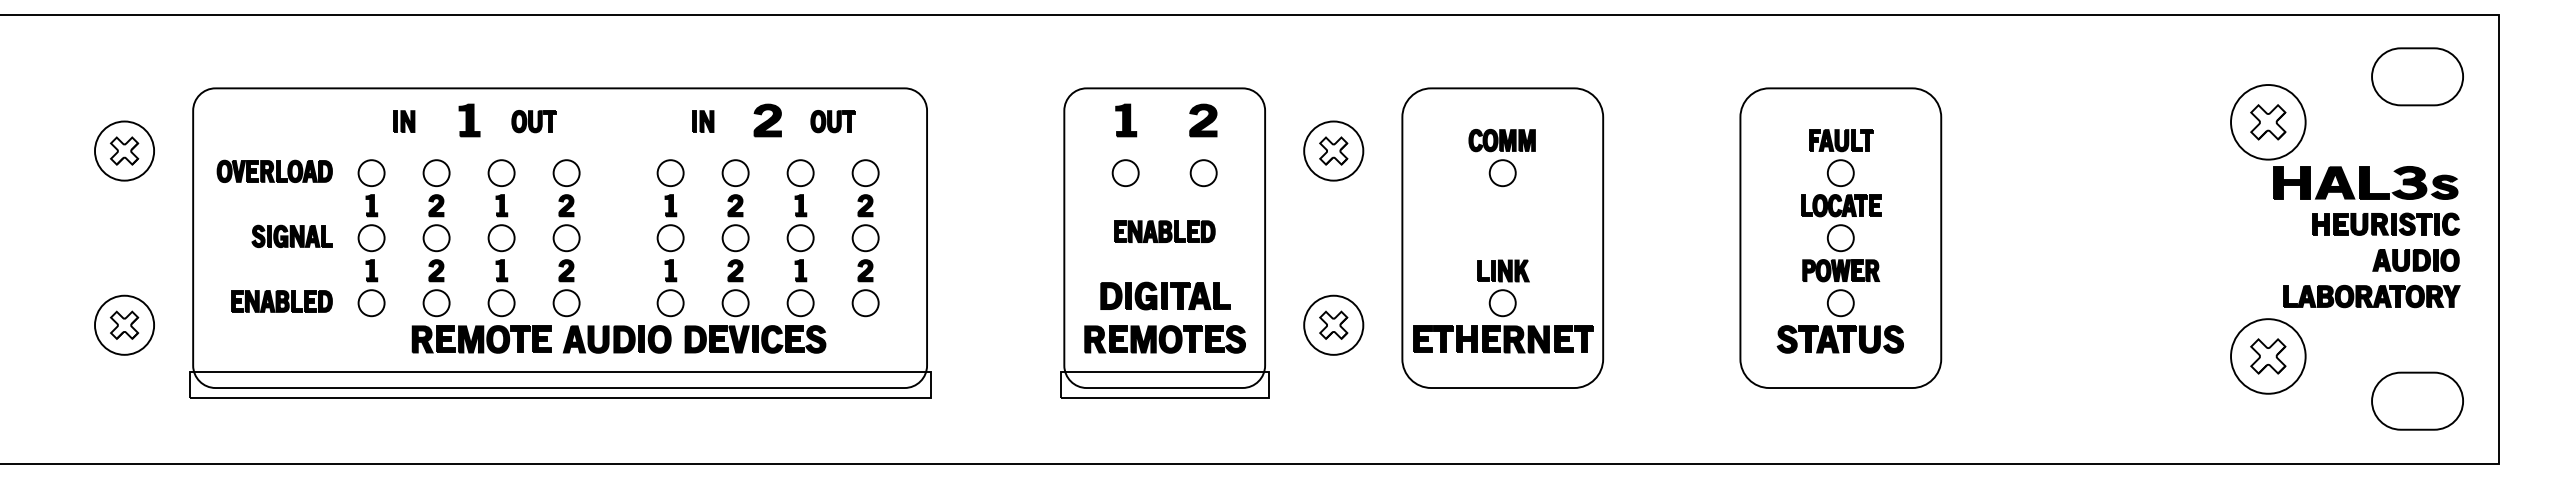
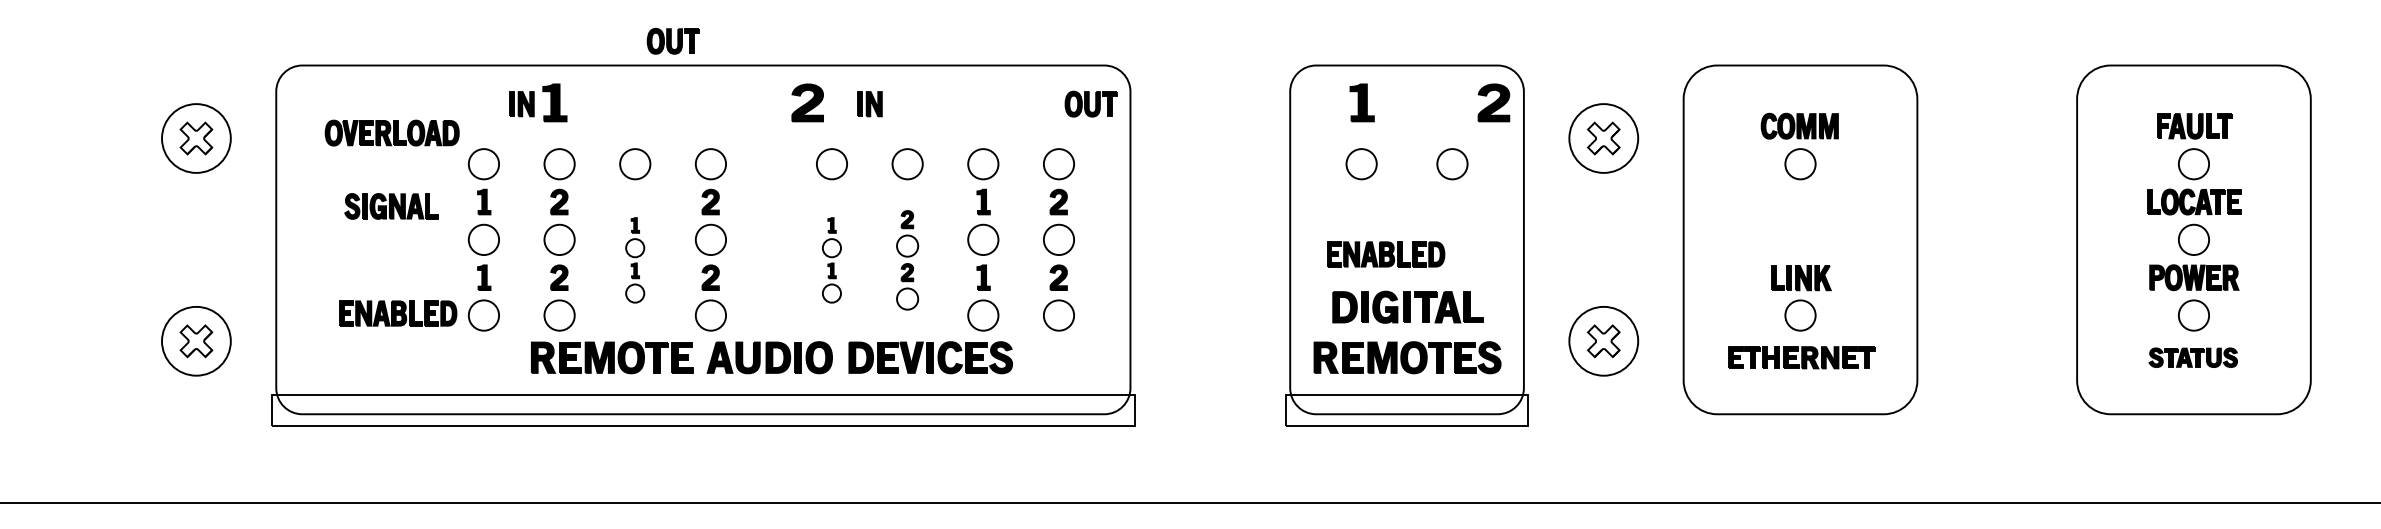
part: (469, 120) -> (554, 102), moved
part: (767, 120) -> (807, 102), moved
part: (1203, 120) -> (1494, 102), moved
part: (533, 121) -> (672, 41), moved
part: (832, 121) -> (1090, 104), moved
part: (274, 170) -> (391, 132), moved
part: (1164, 231) -> (1385, 254), moved
part: (291, 235) -> (390, 205), moved
part: (501, 255) -> (635, 260), size x0.6
part: (670, 255) -> (831, 260), size x0.6
part: (735, 255) -> (907, 260), size x0.7
part: (281, 301) -> (397, 313), moved
part: (1503, 339) -> (1801, 357), size x0.7
part: (1839, 339) -> (2192, 357), size x0.6

